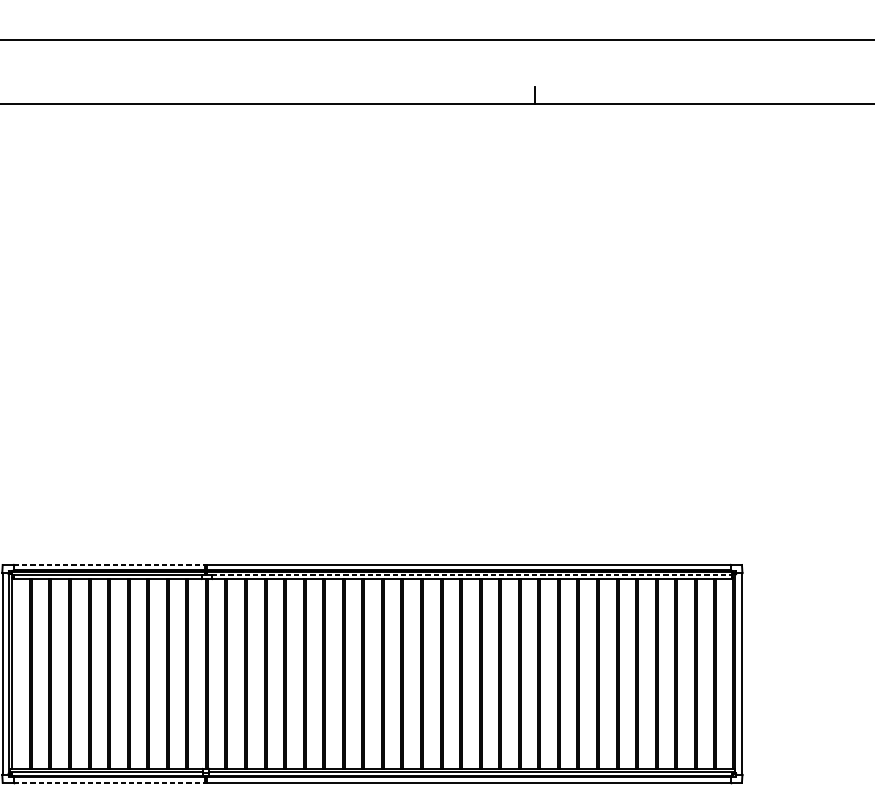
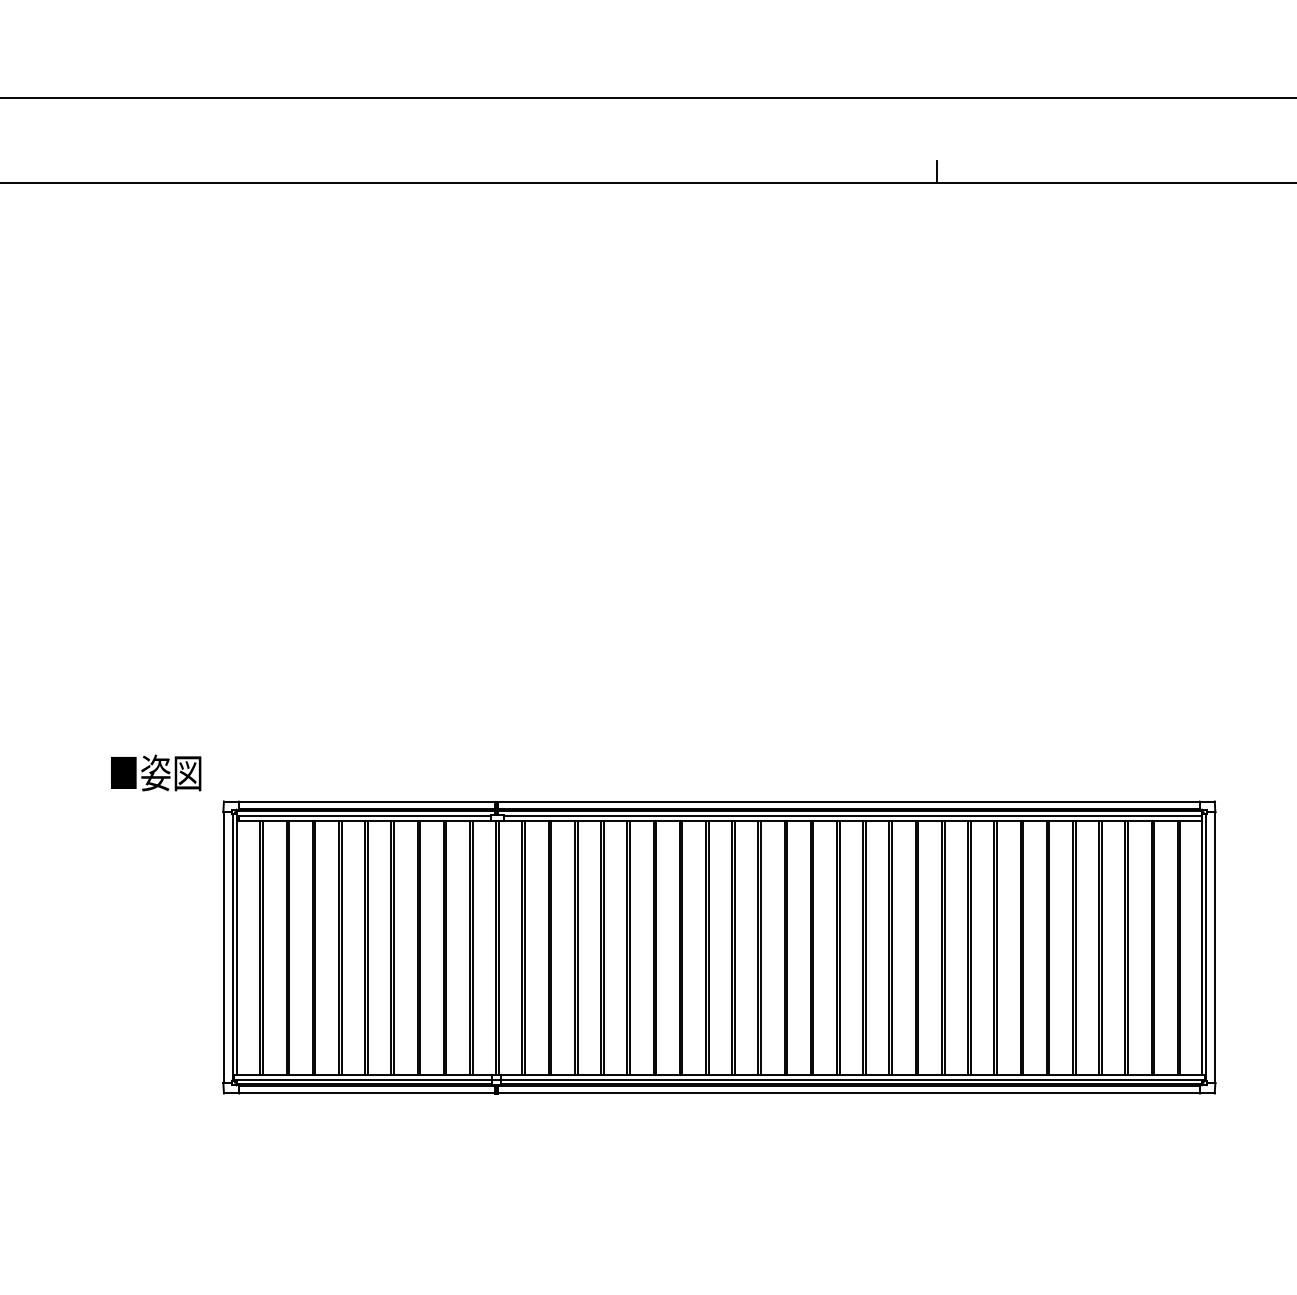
line: (109, 565) -> (367, 802), dashed -> solid
line: (472, 575) -> (853, 815), dashed -> solid
line: (109, 782) -> (367, 1093), dashed -> solid

